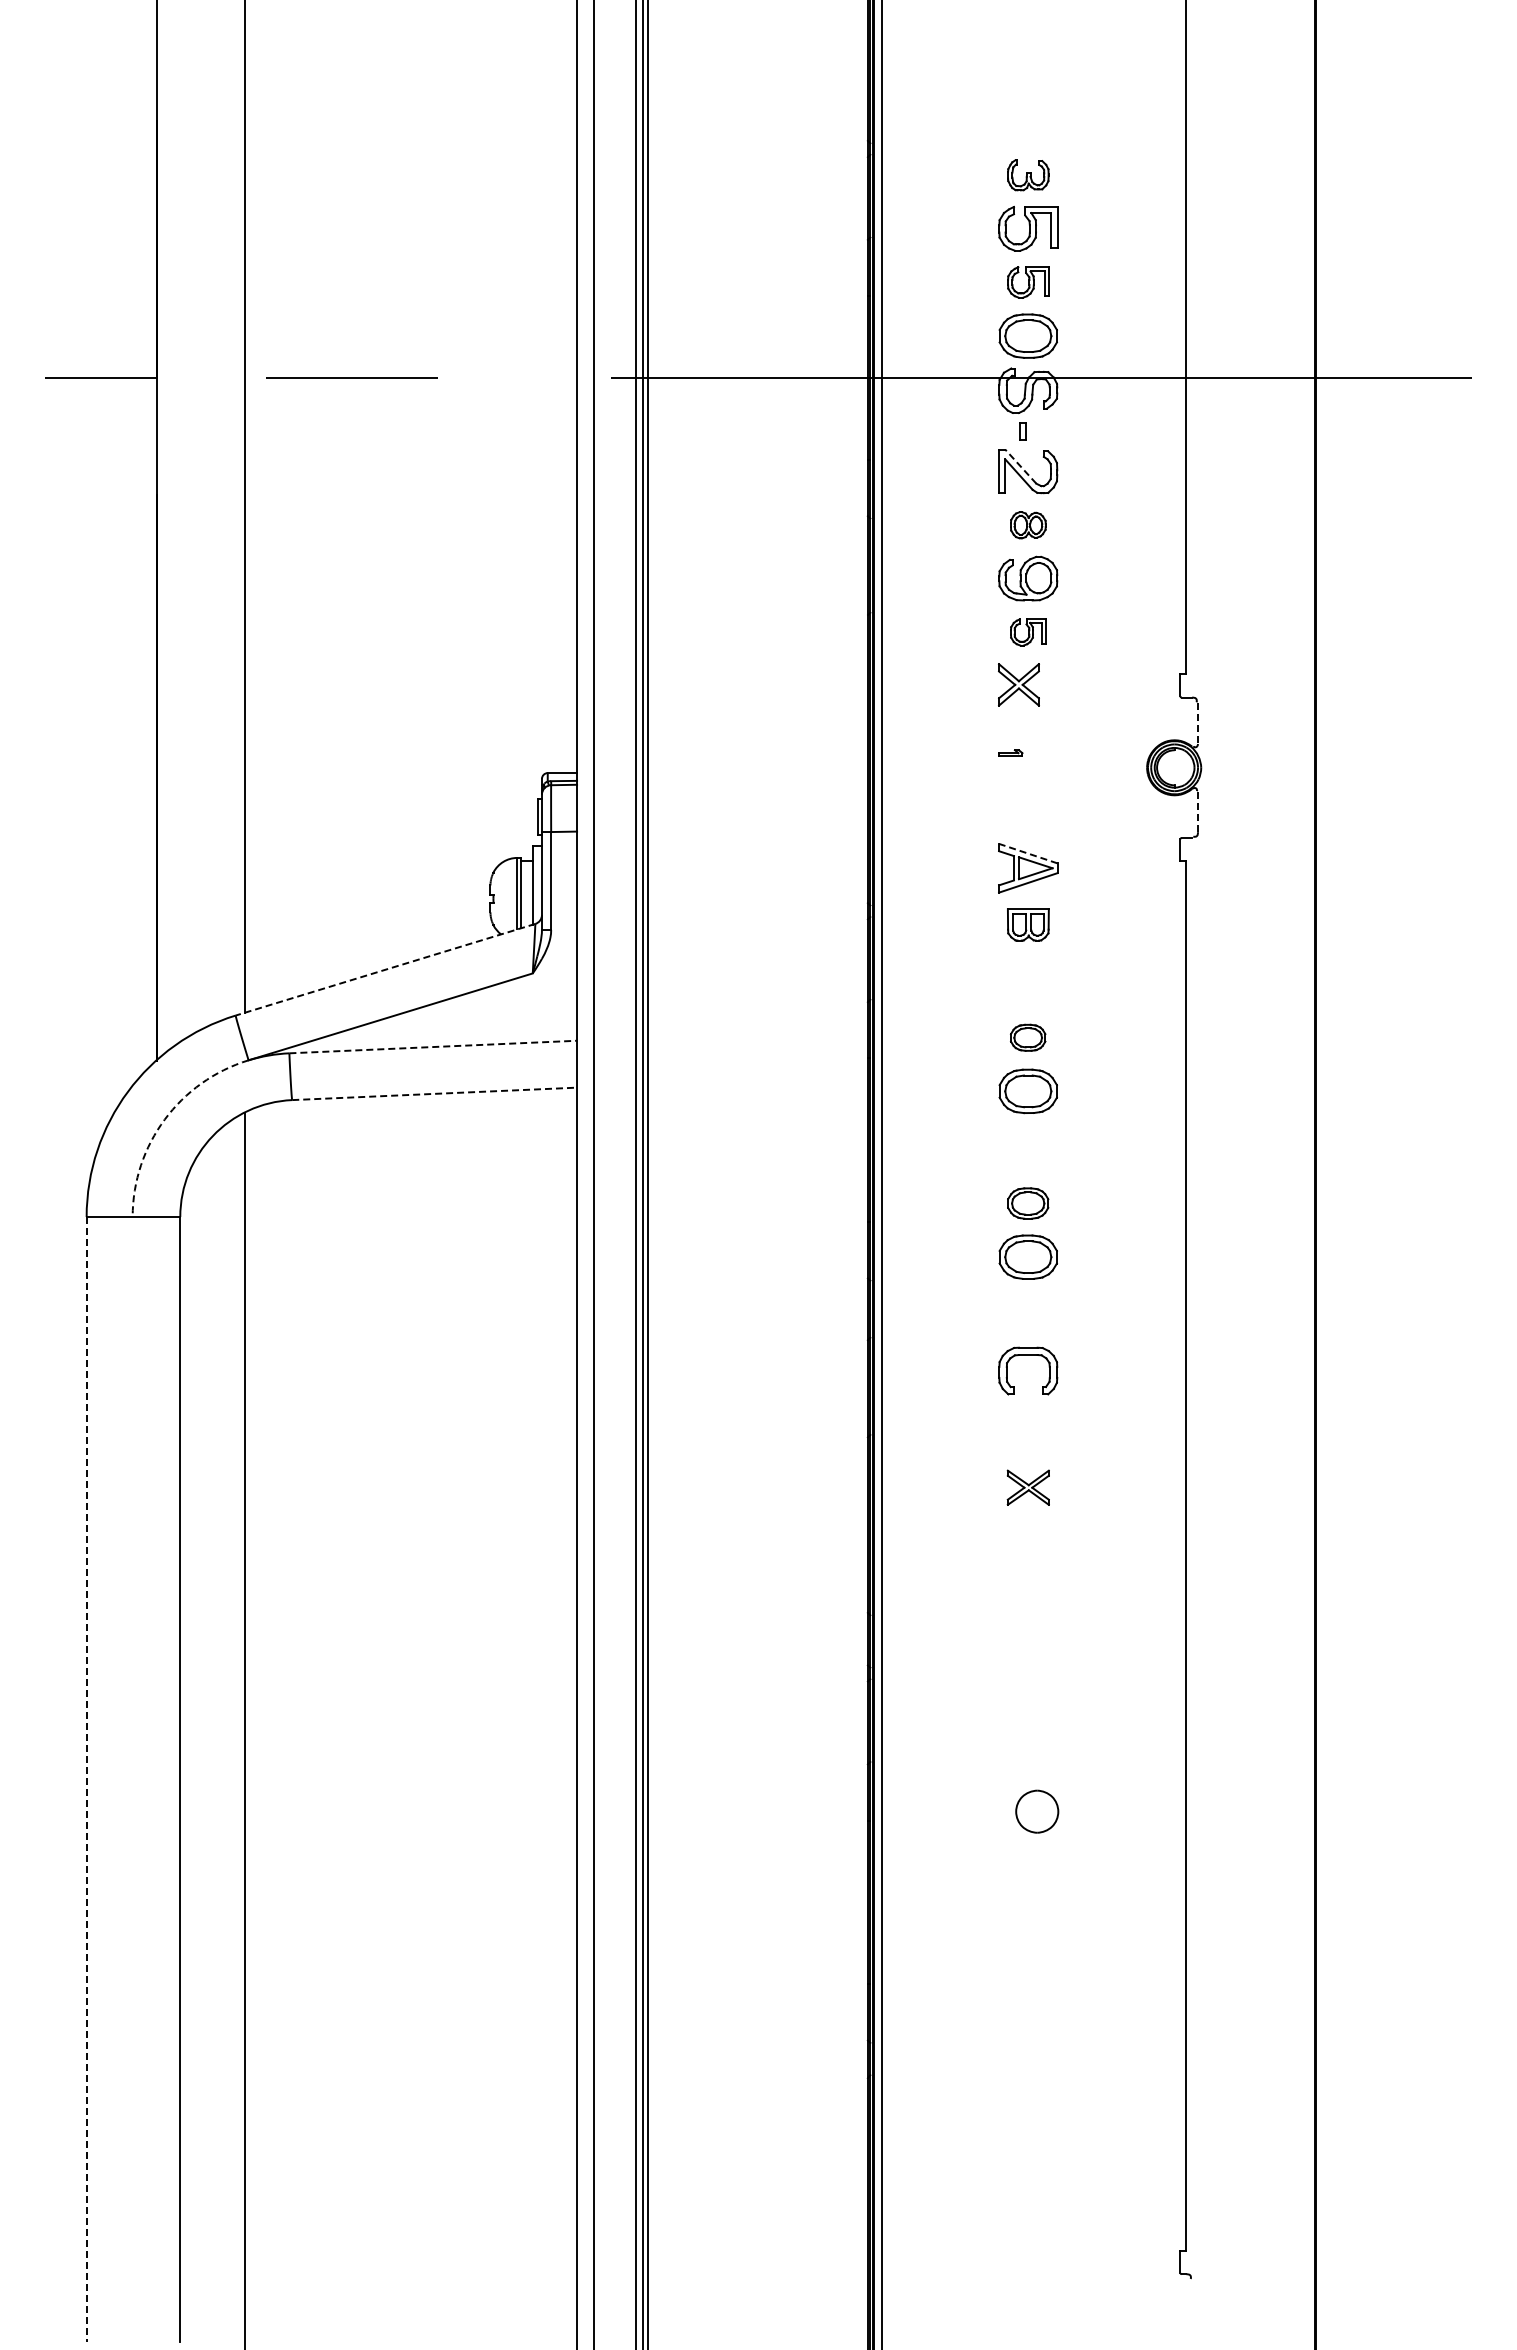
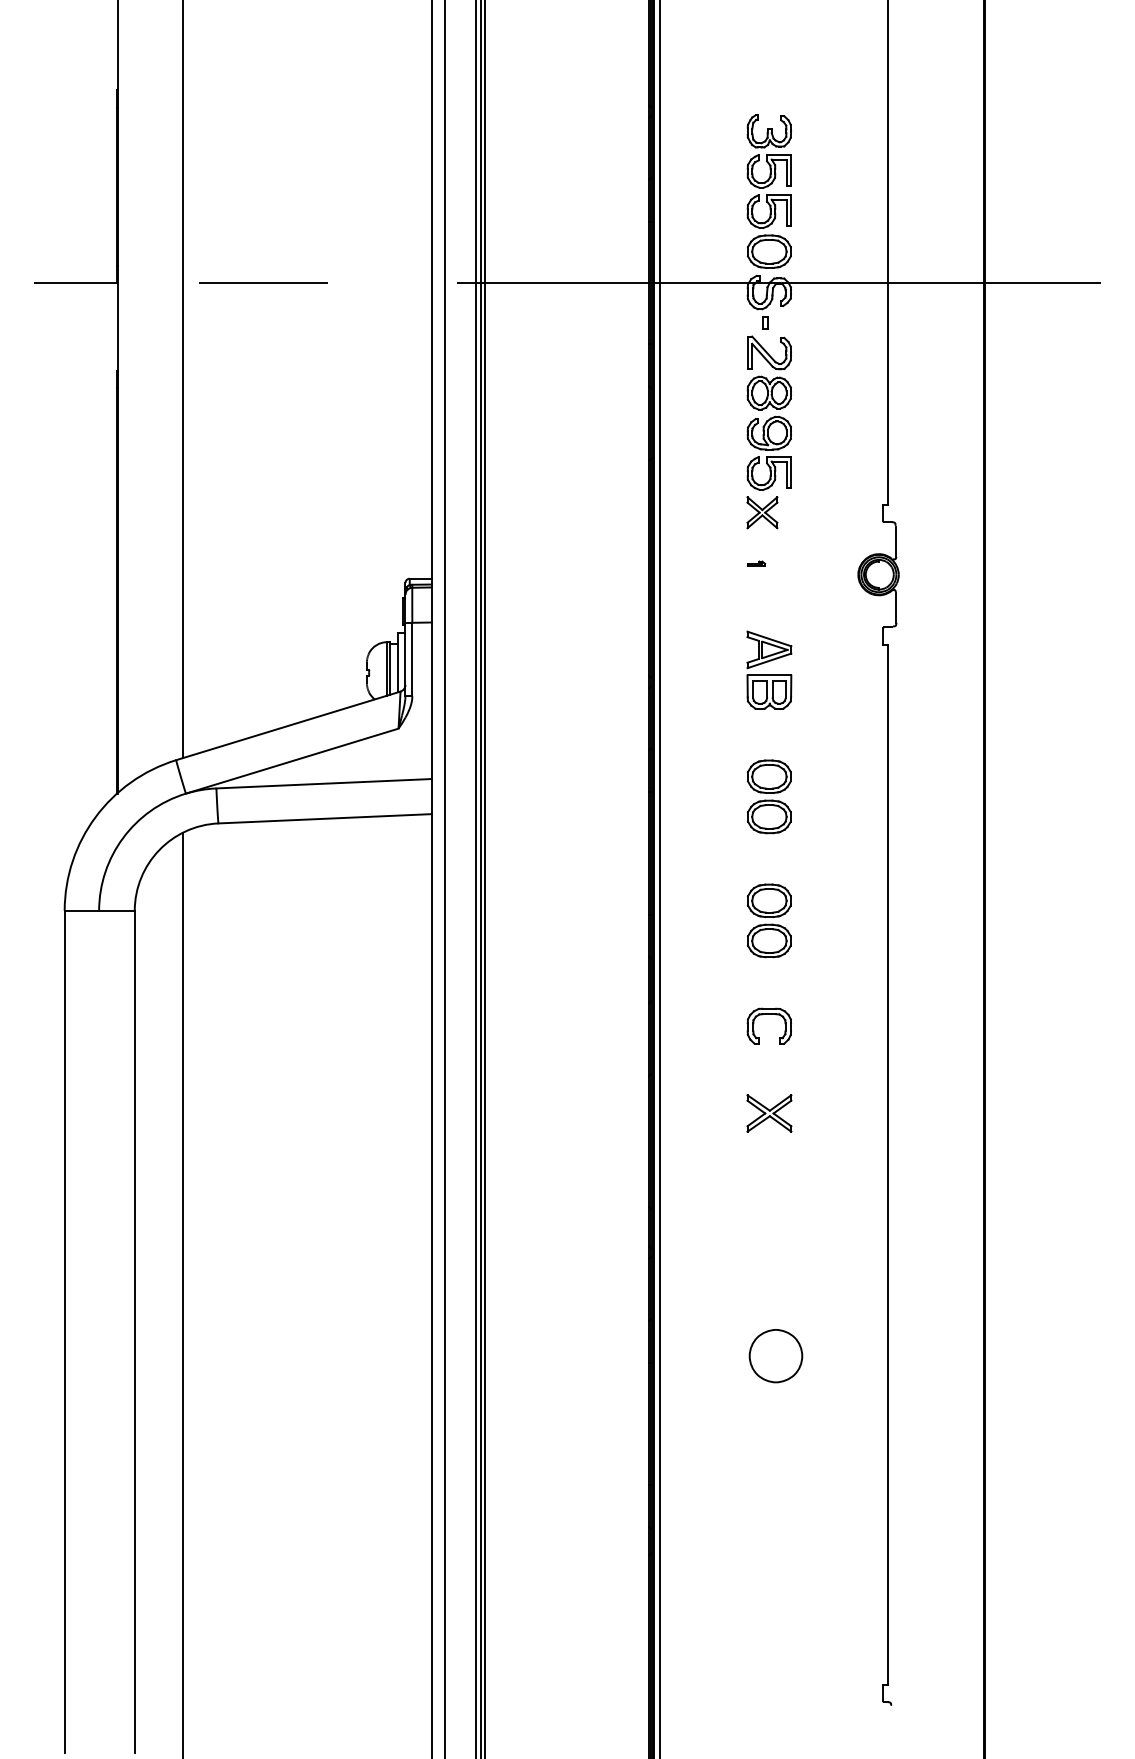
part: (1028, 174) -> (769, 130), size x1.43
part: (1028, 282) -> (769, 211), size x1.43
line: (1020, 466) -> (763, 349), dashed -> solid
part: (1028, 525) -> (769, 393), size x1.67
part: (1028, 632) -> (769, 473), size x1.67
line: (1198, 724) -> (896, 542), dashed -> solid
line: (1198, 812) -> (896, 608), dashed -> solid
line: (1028, 853) -> (769, 638), dashed -> solid
part: (1028, 924) -> (769, 692), size x1.43
line: (385, 969) -> (288, 725), dashed -> solid
part: (1027, 1037) -> (768, 776), size x1.67
line: (433, 1047) -> (324, 784), dashed -> solid
line: (434, 1093) -> (325, 818), dashed -> solid
arc: (164, 1119) -> (122, 837), dashed -> solid
part: (1027, 1203) -> (768, 900), size x1.43
part: (1028, 1487) -> (769, 1113), size x1.43
line: (86, 1779) -> (64, 1331), dashed -> solid
part: (1037, 1811) -> (776, 1355), size x1.67

